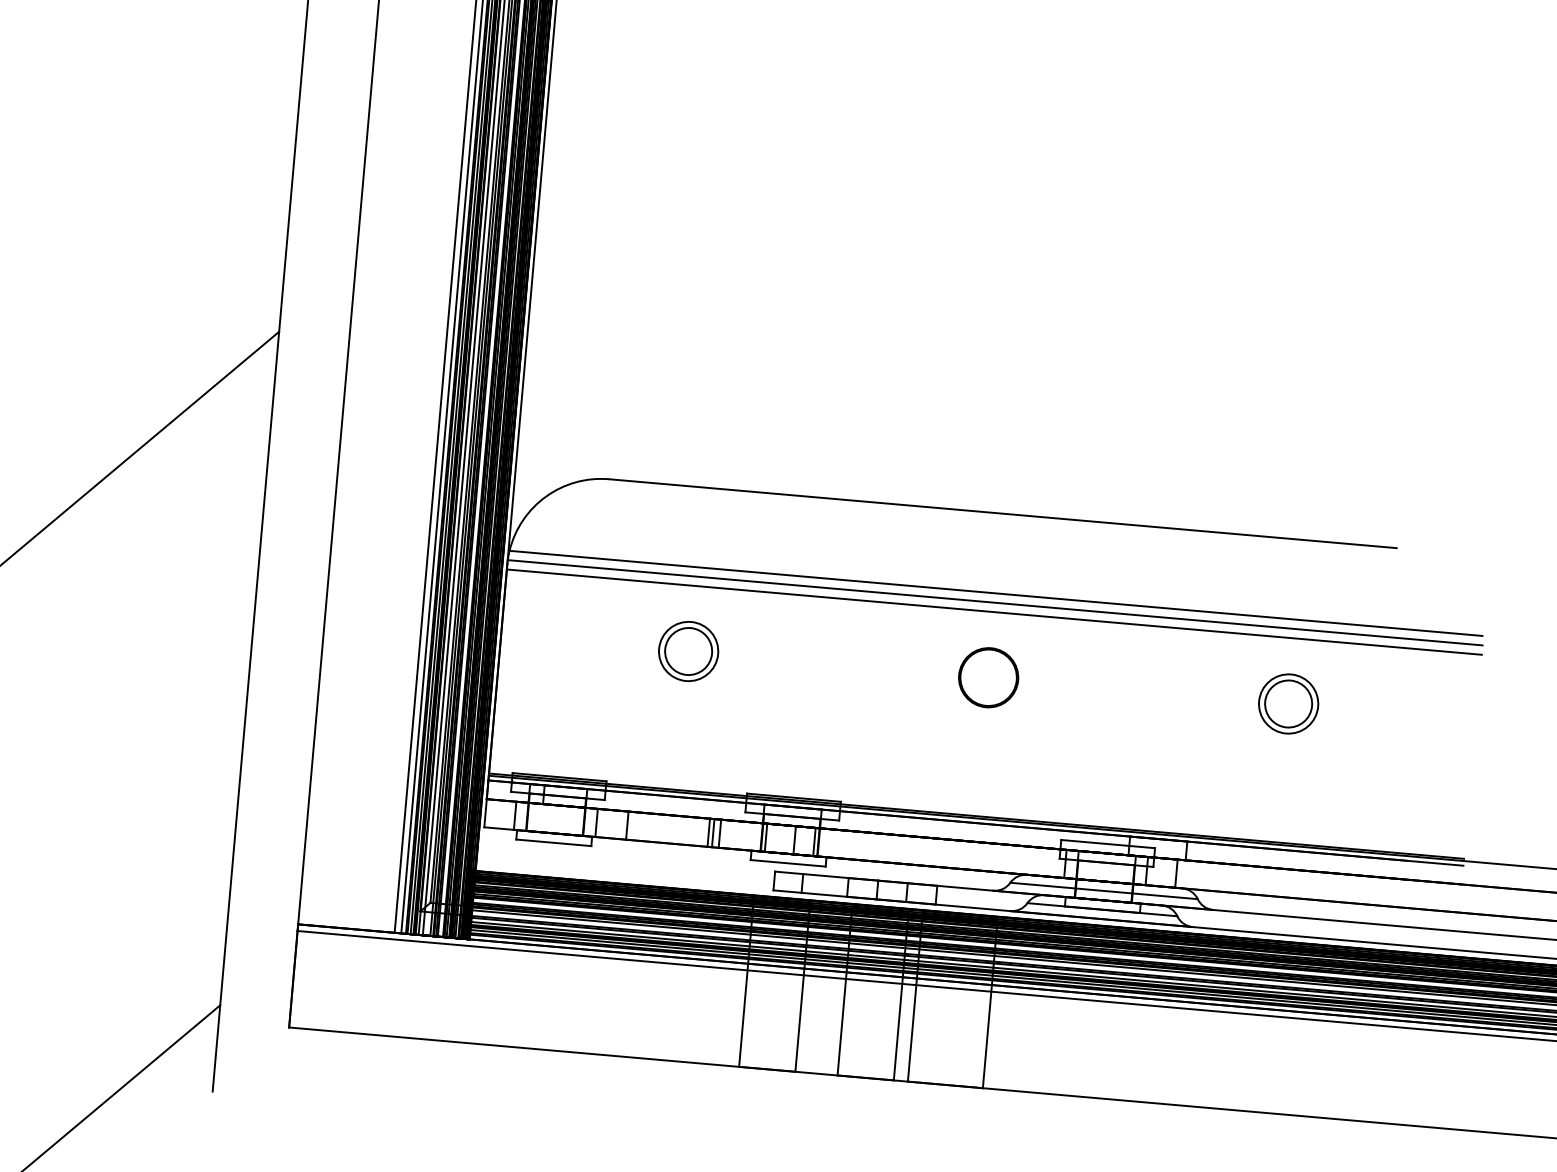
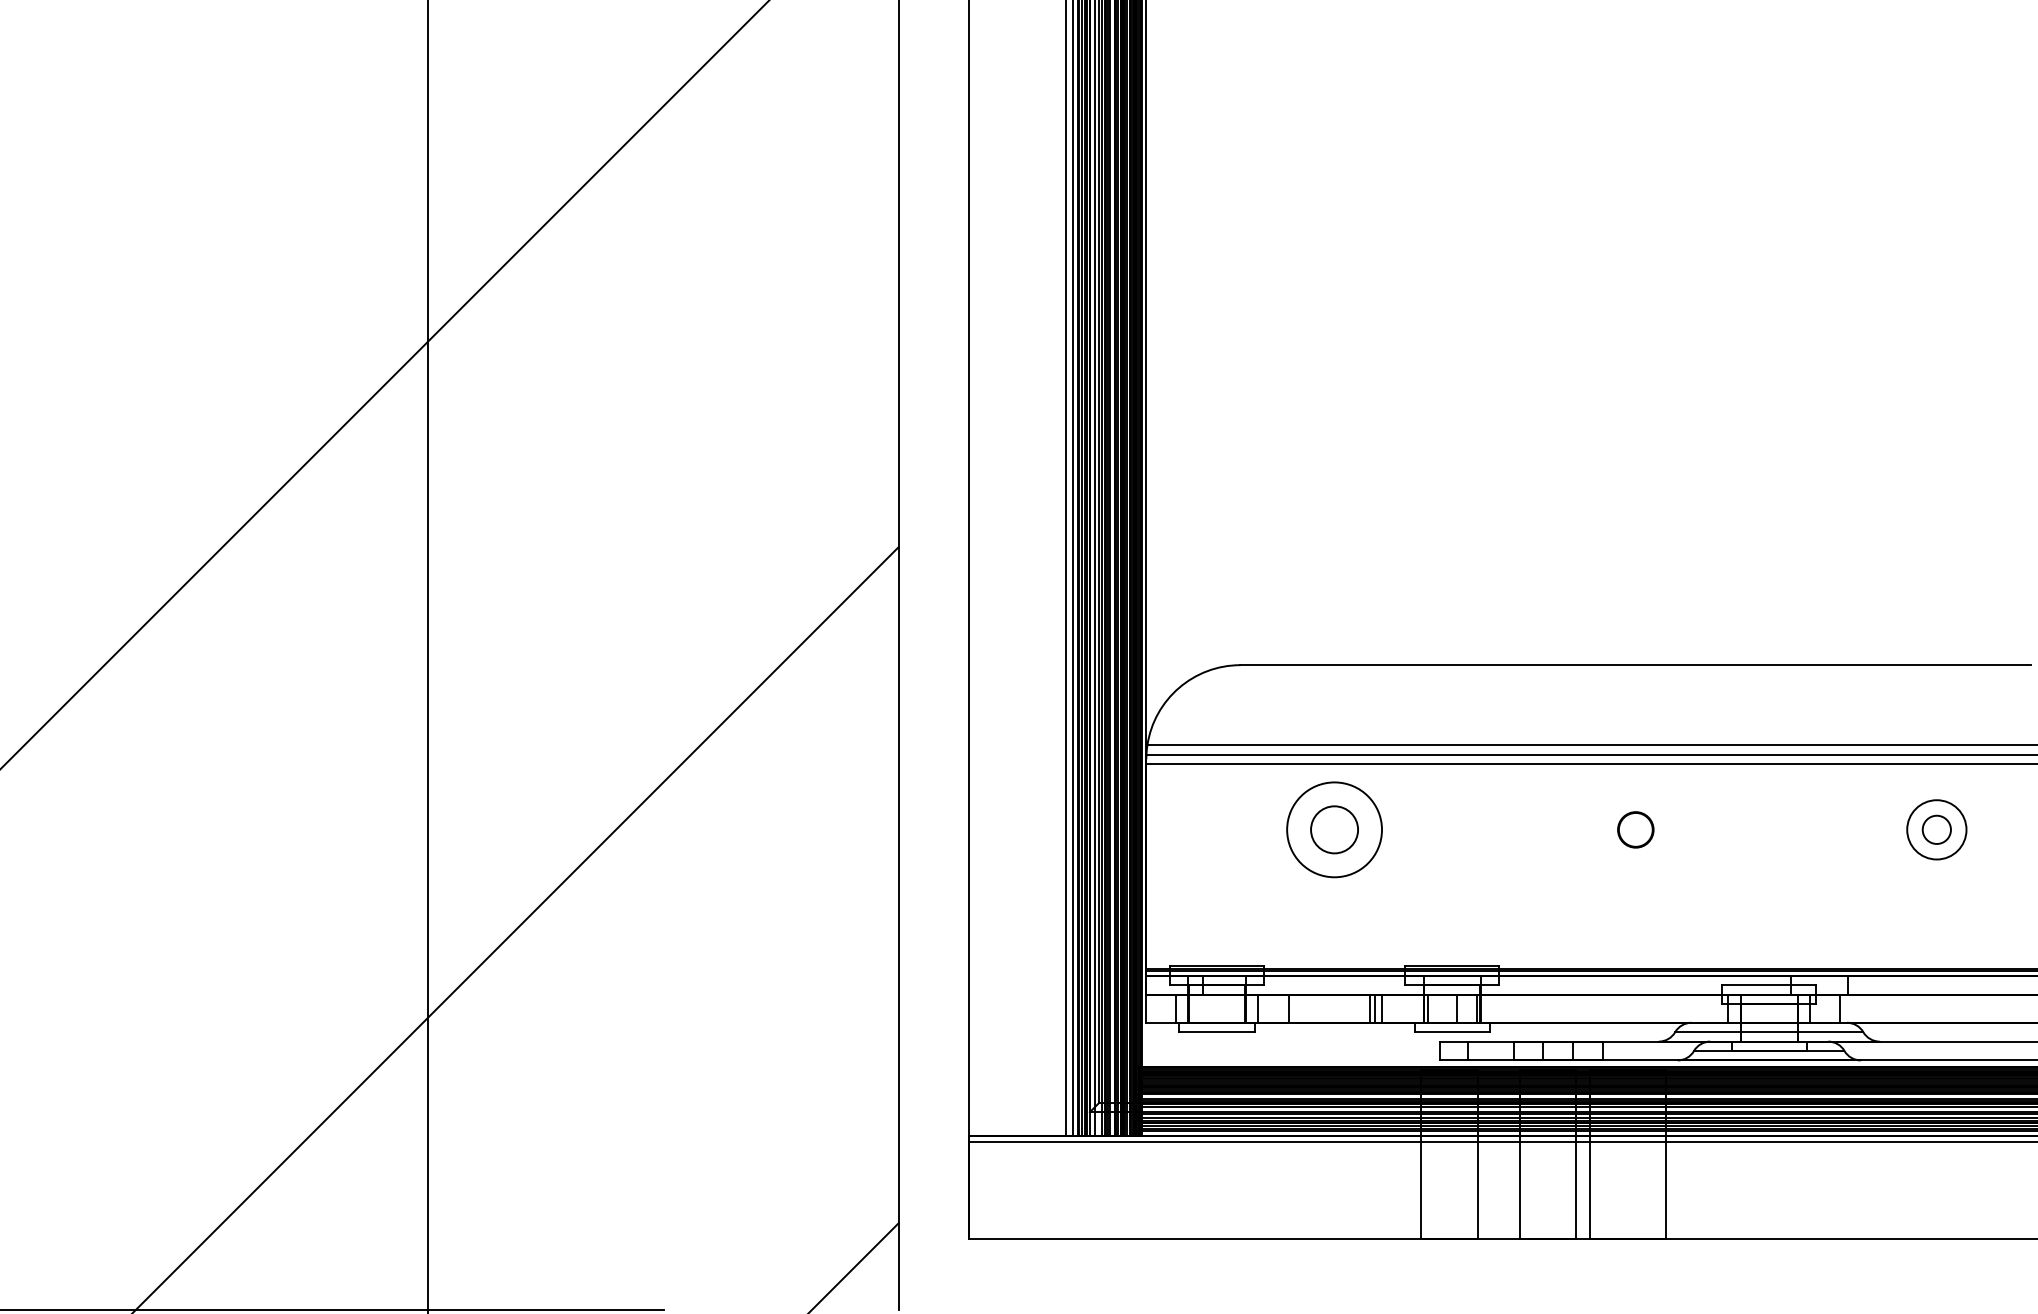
circle: (688, 651) -> (1334, 829), size x1.6
part: (988, 677) -> (1635, 829), size x0.6
circle: (1288, 703) -> (1936, 829), size x0.6

